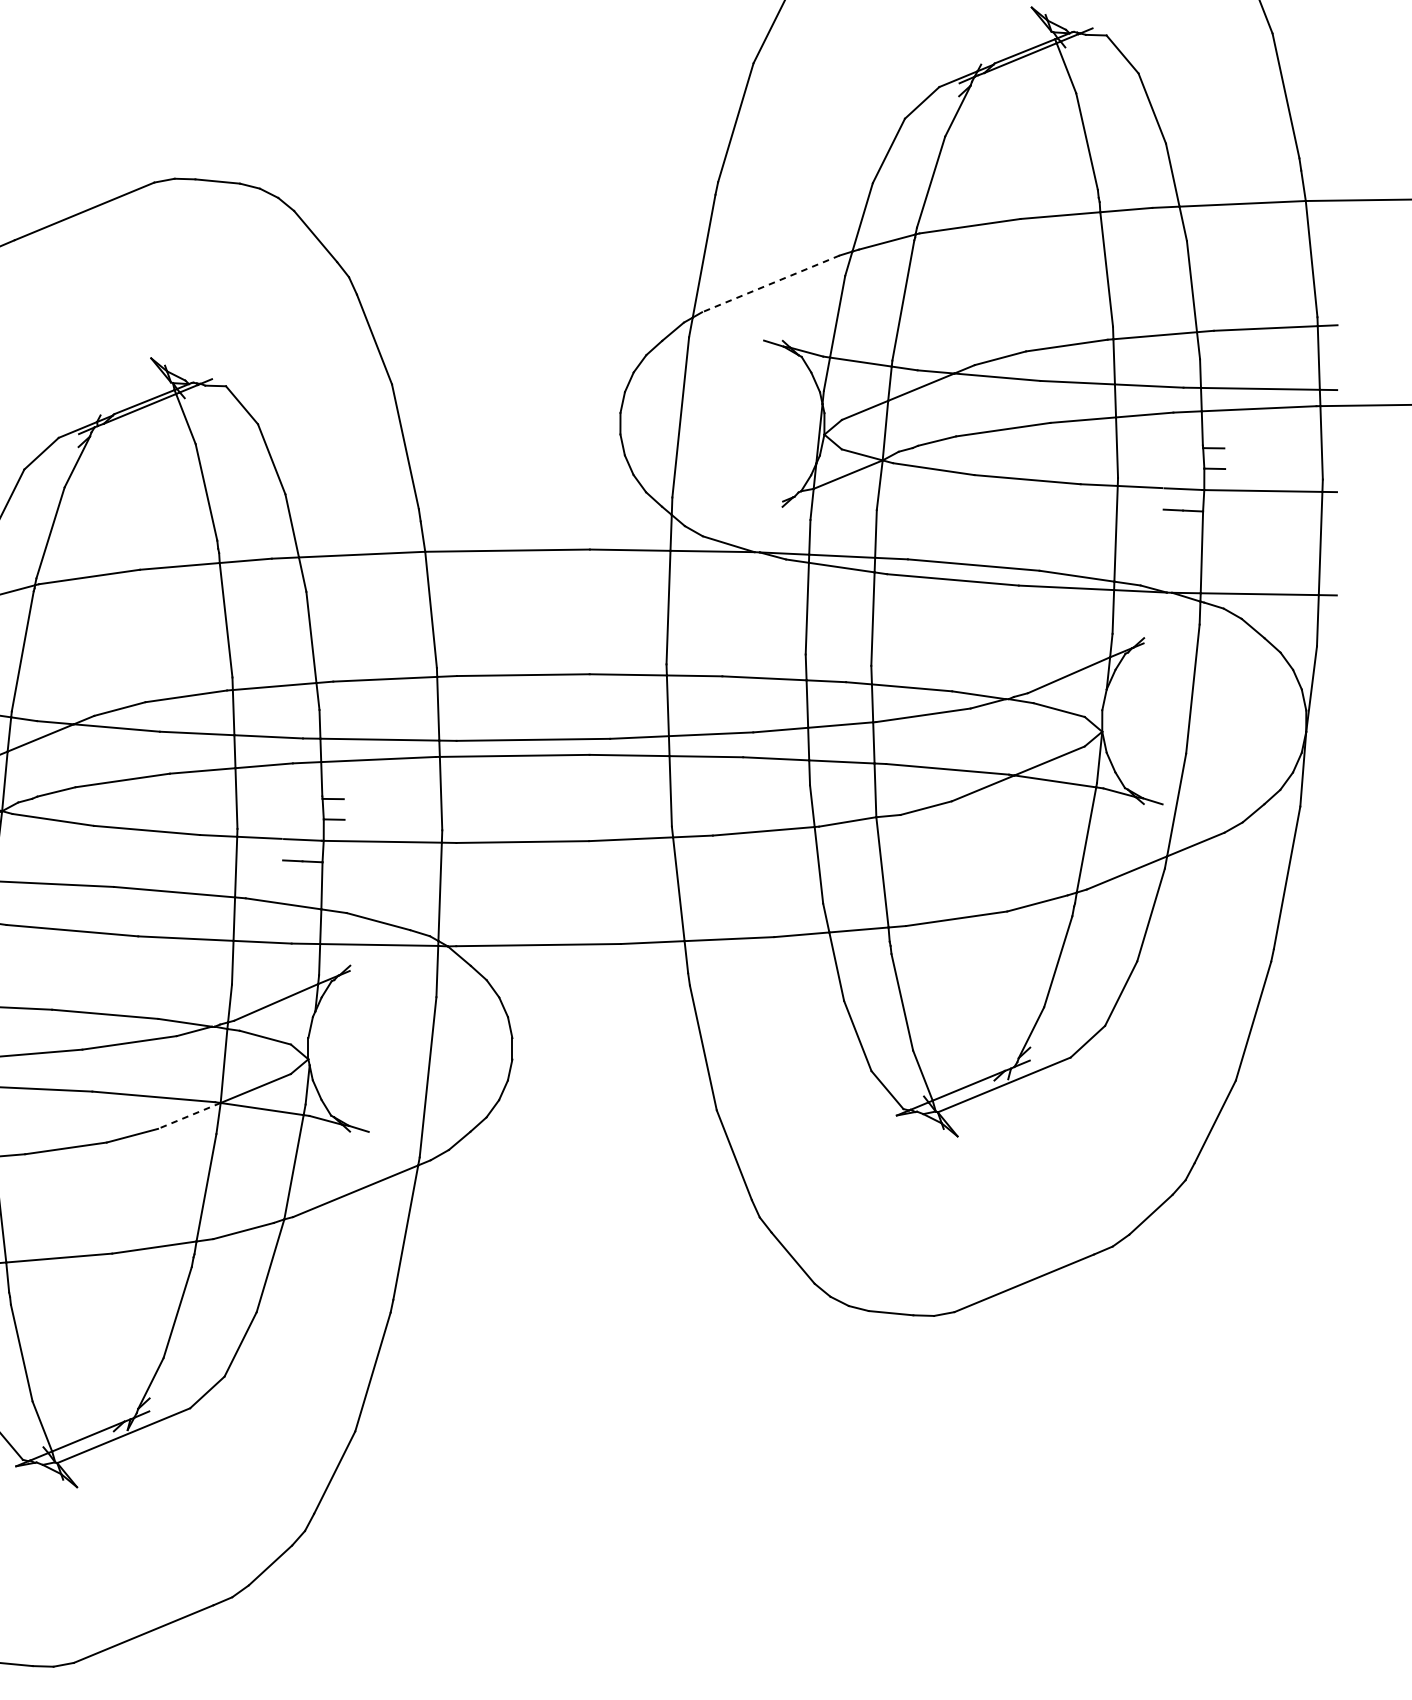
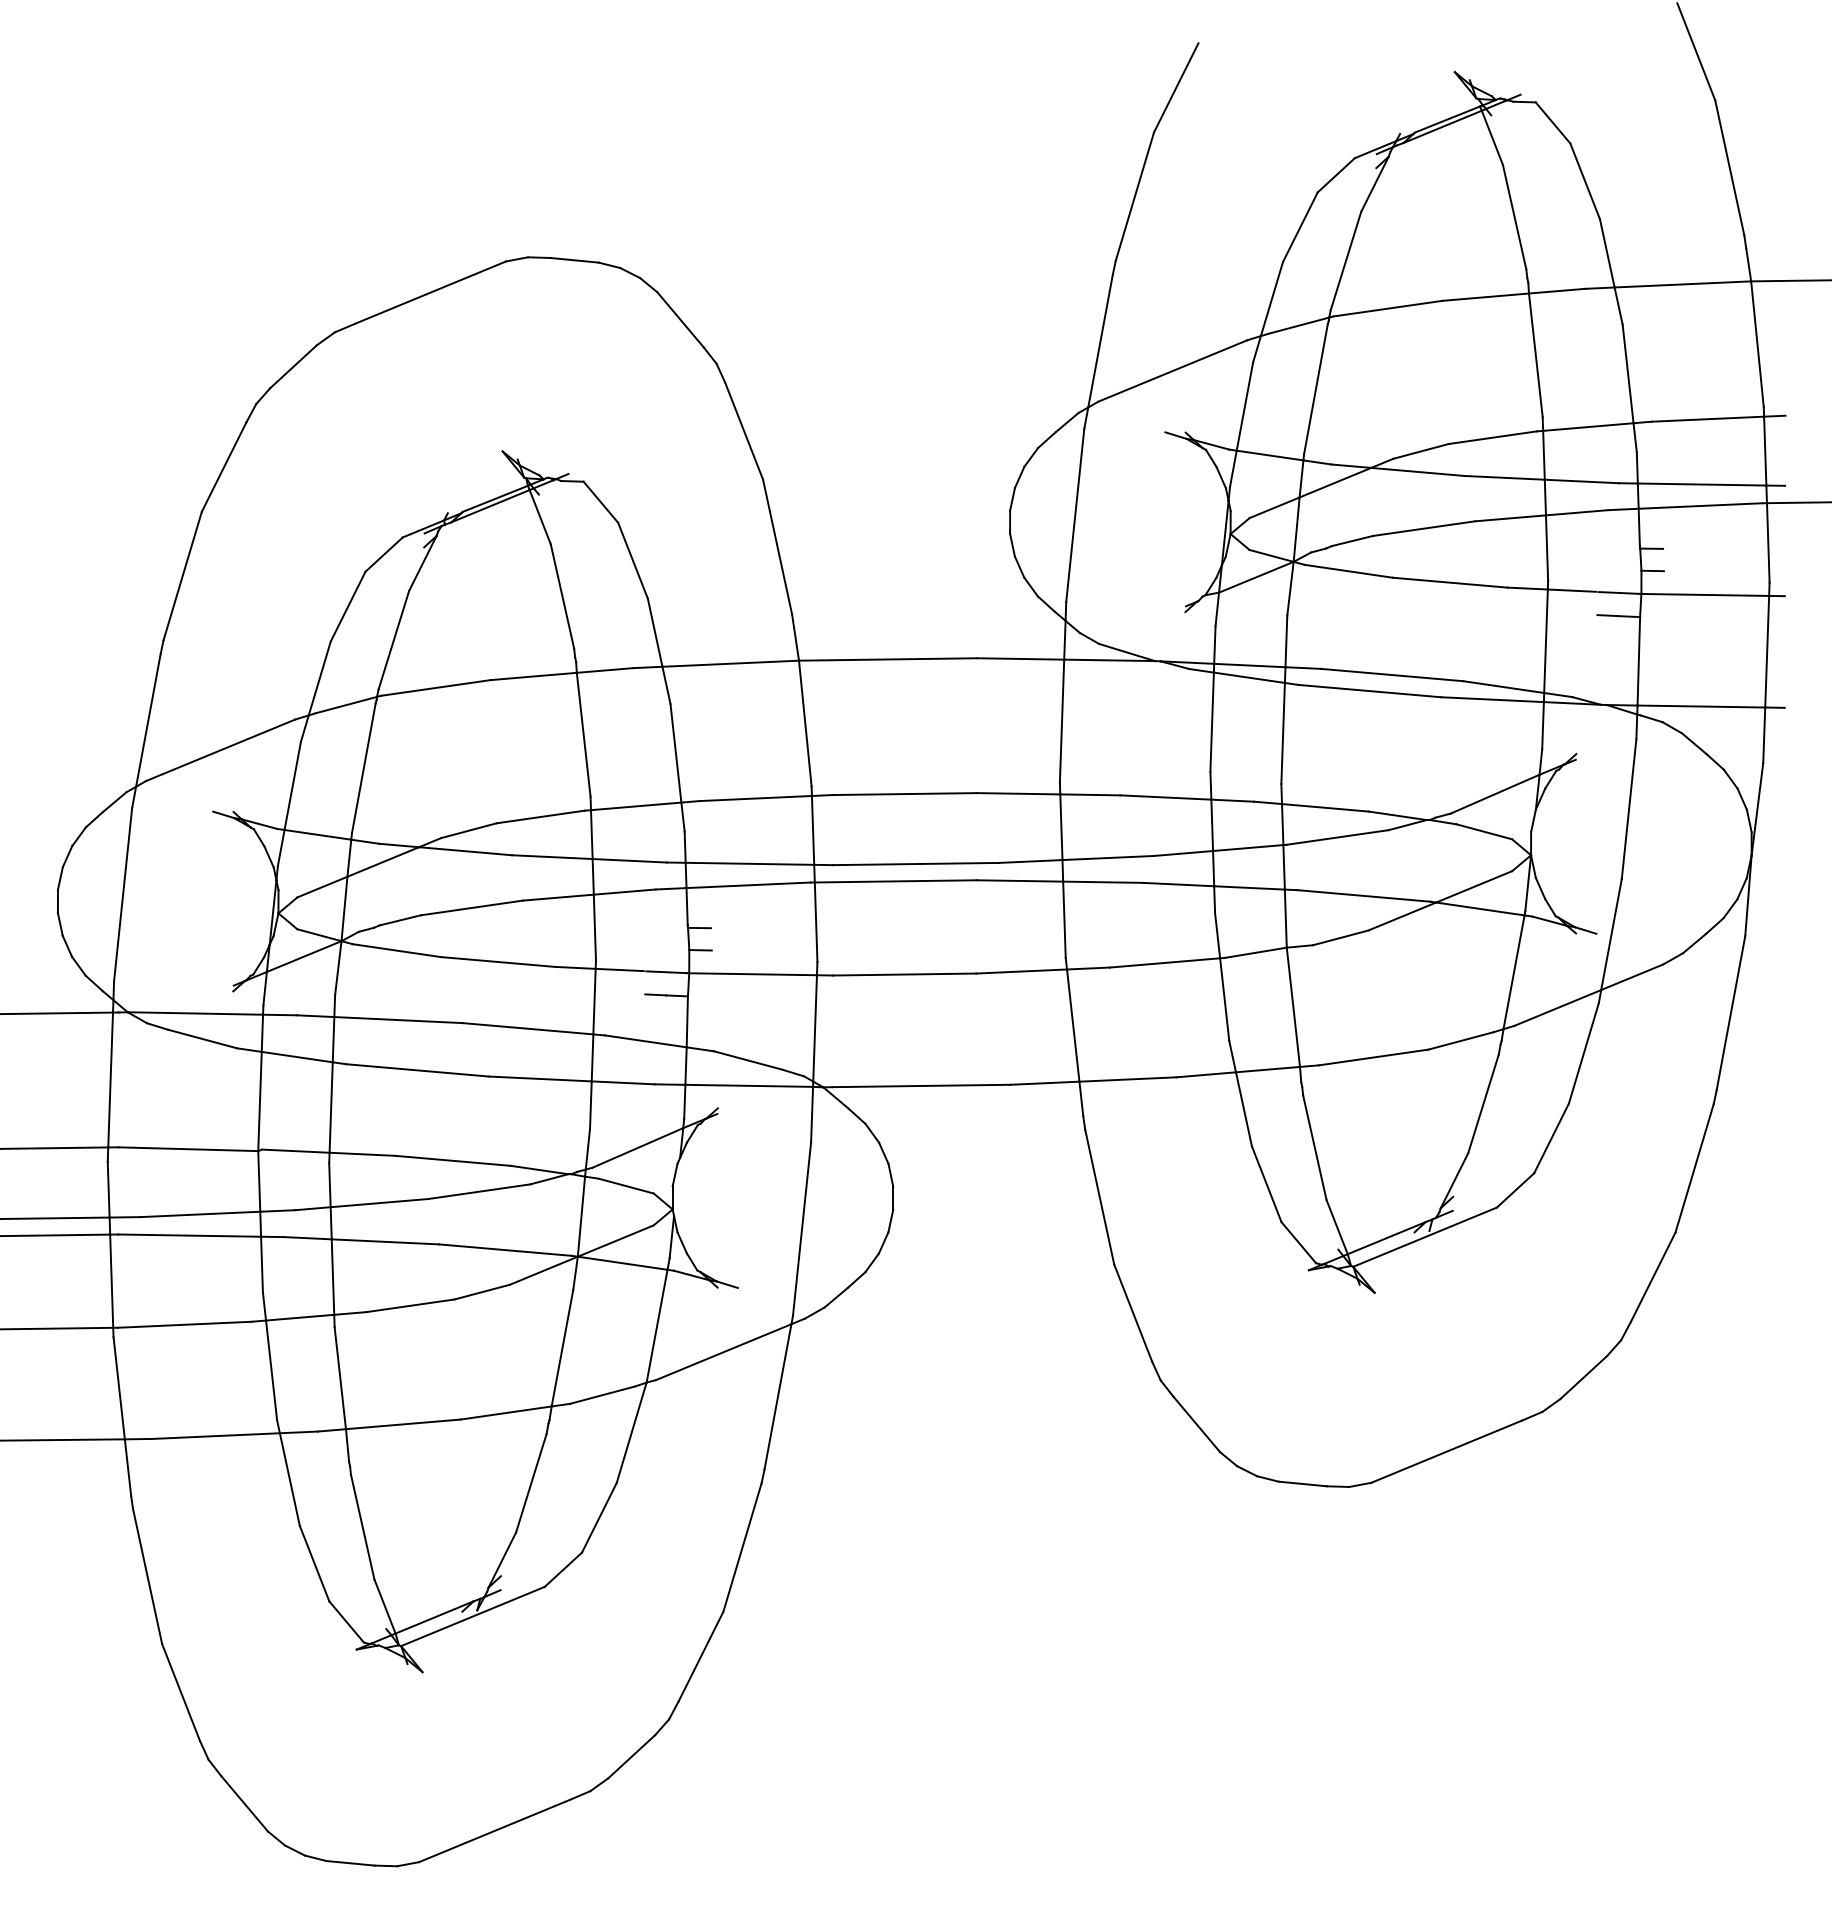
line: (770, 284) -> (1172, 371), dashed -> solid
line: (188, 1115) -> (543, 1270), dashed -> solid

